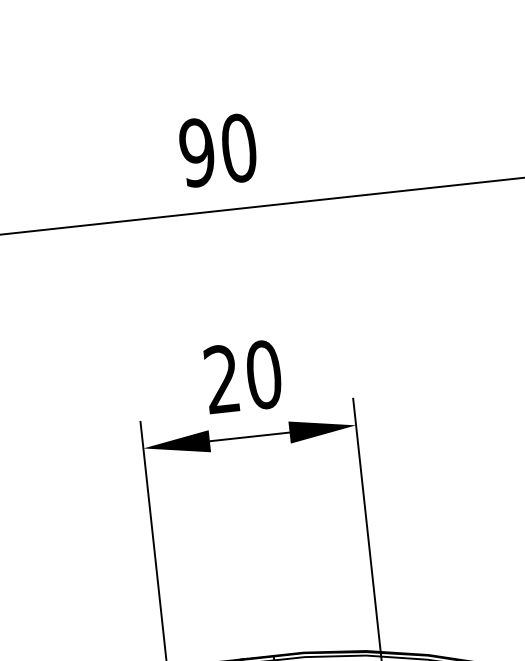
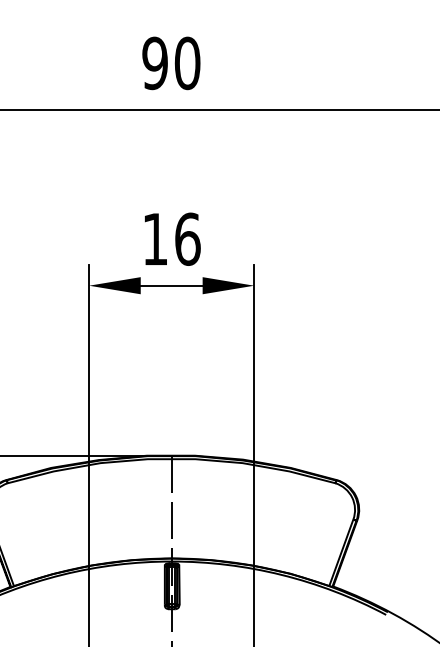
text: (242, 376) -> (171, 238), 20 -> 16

